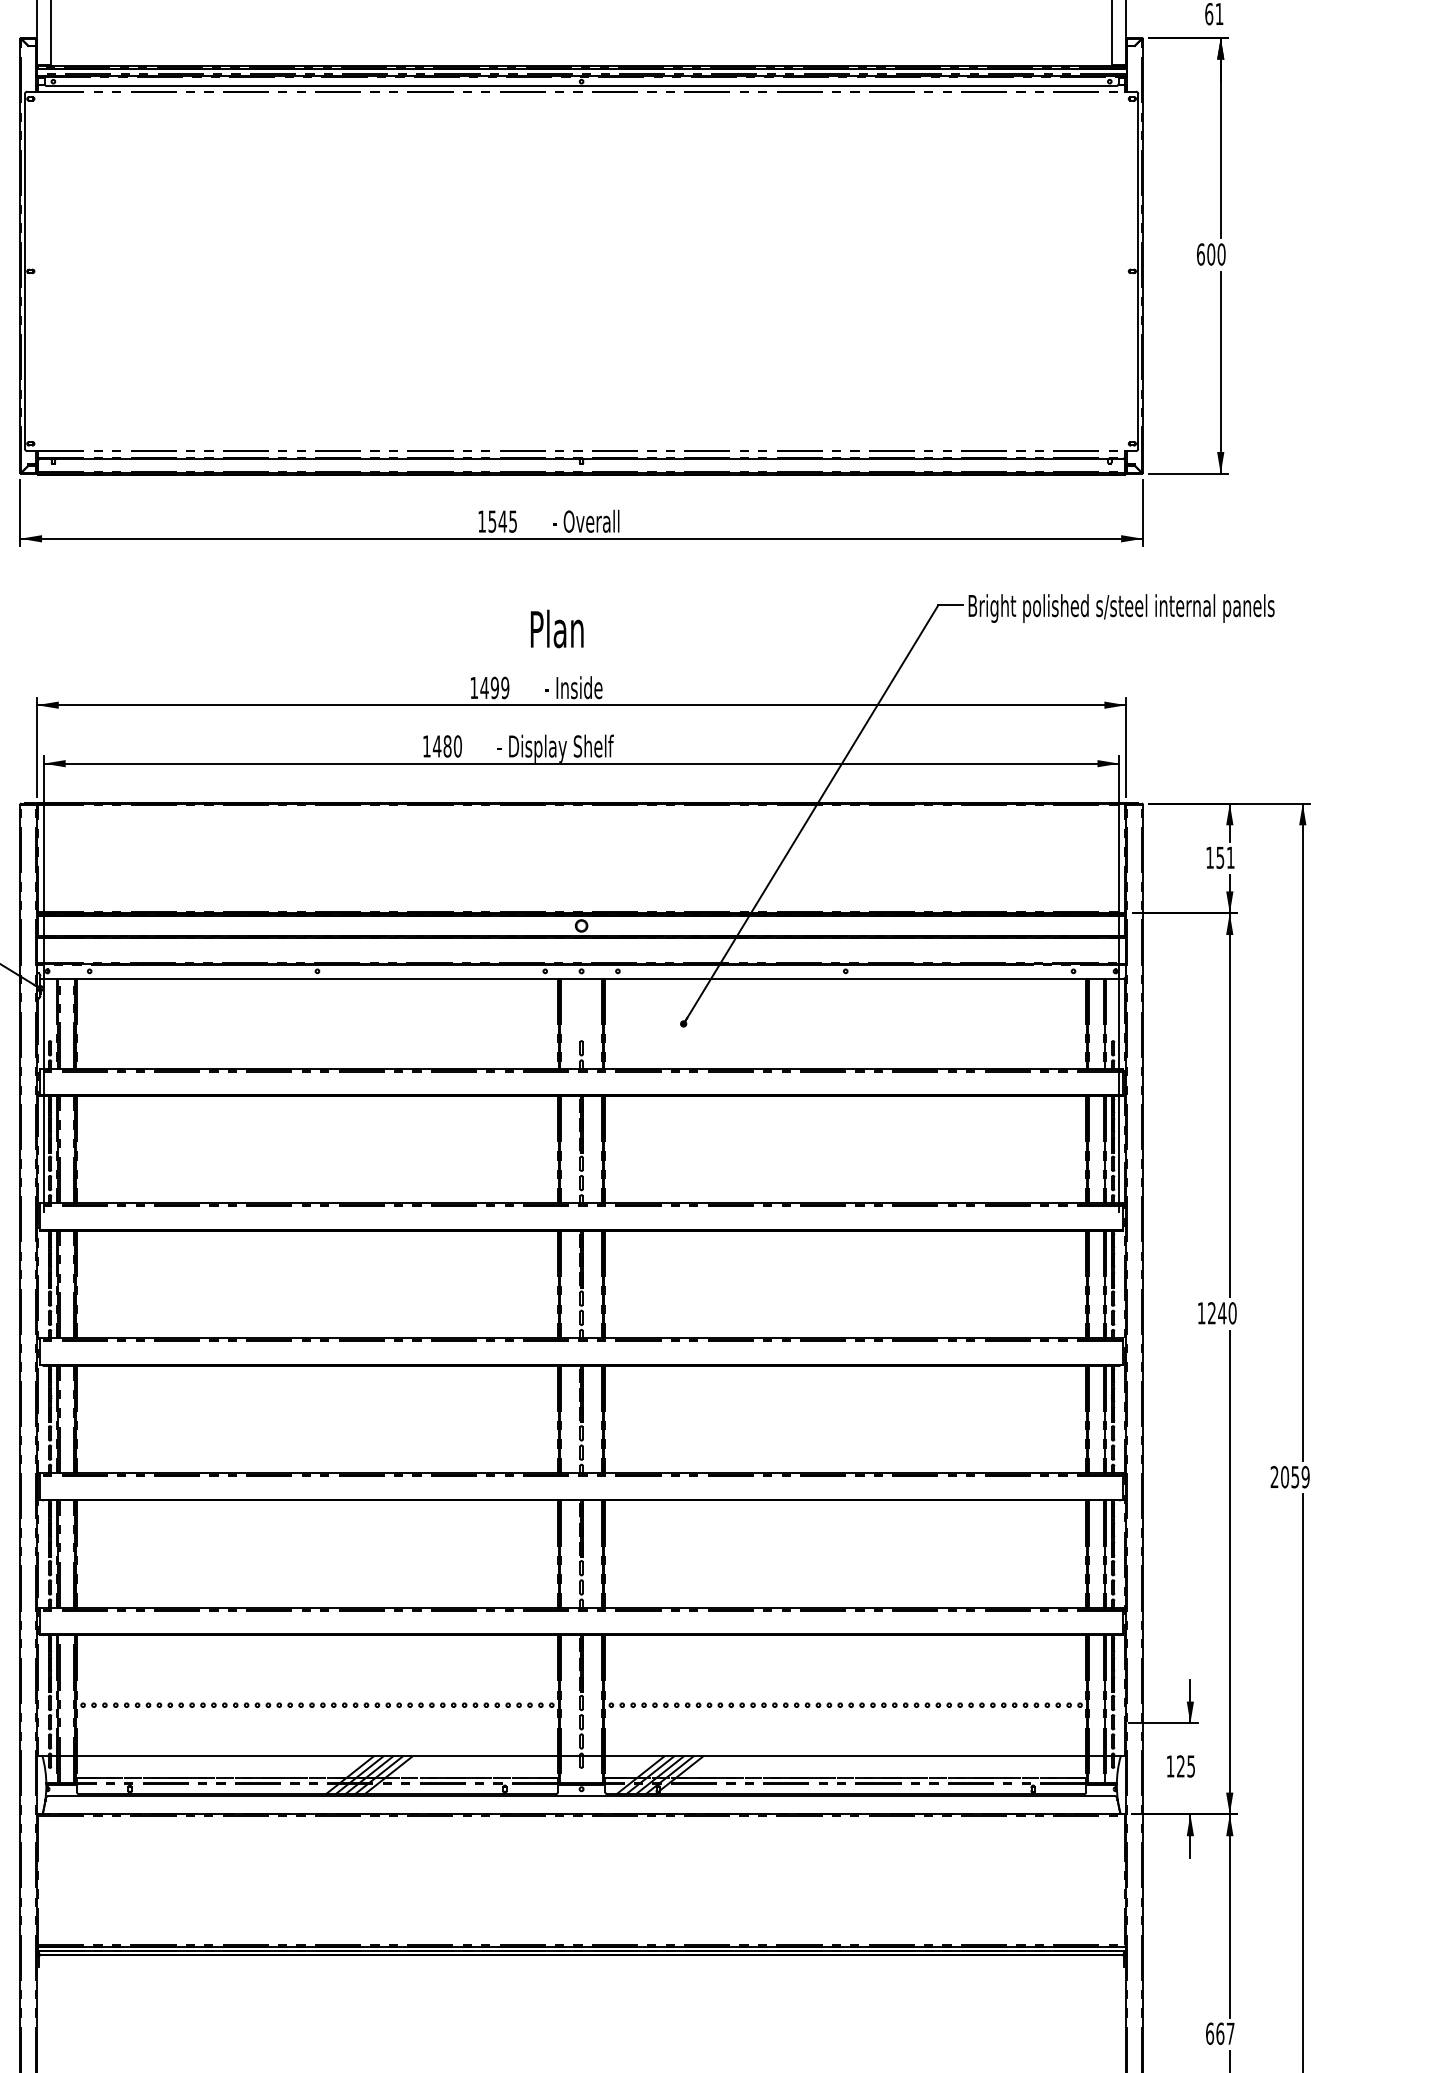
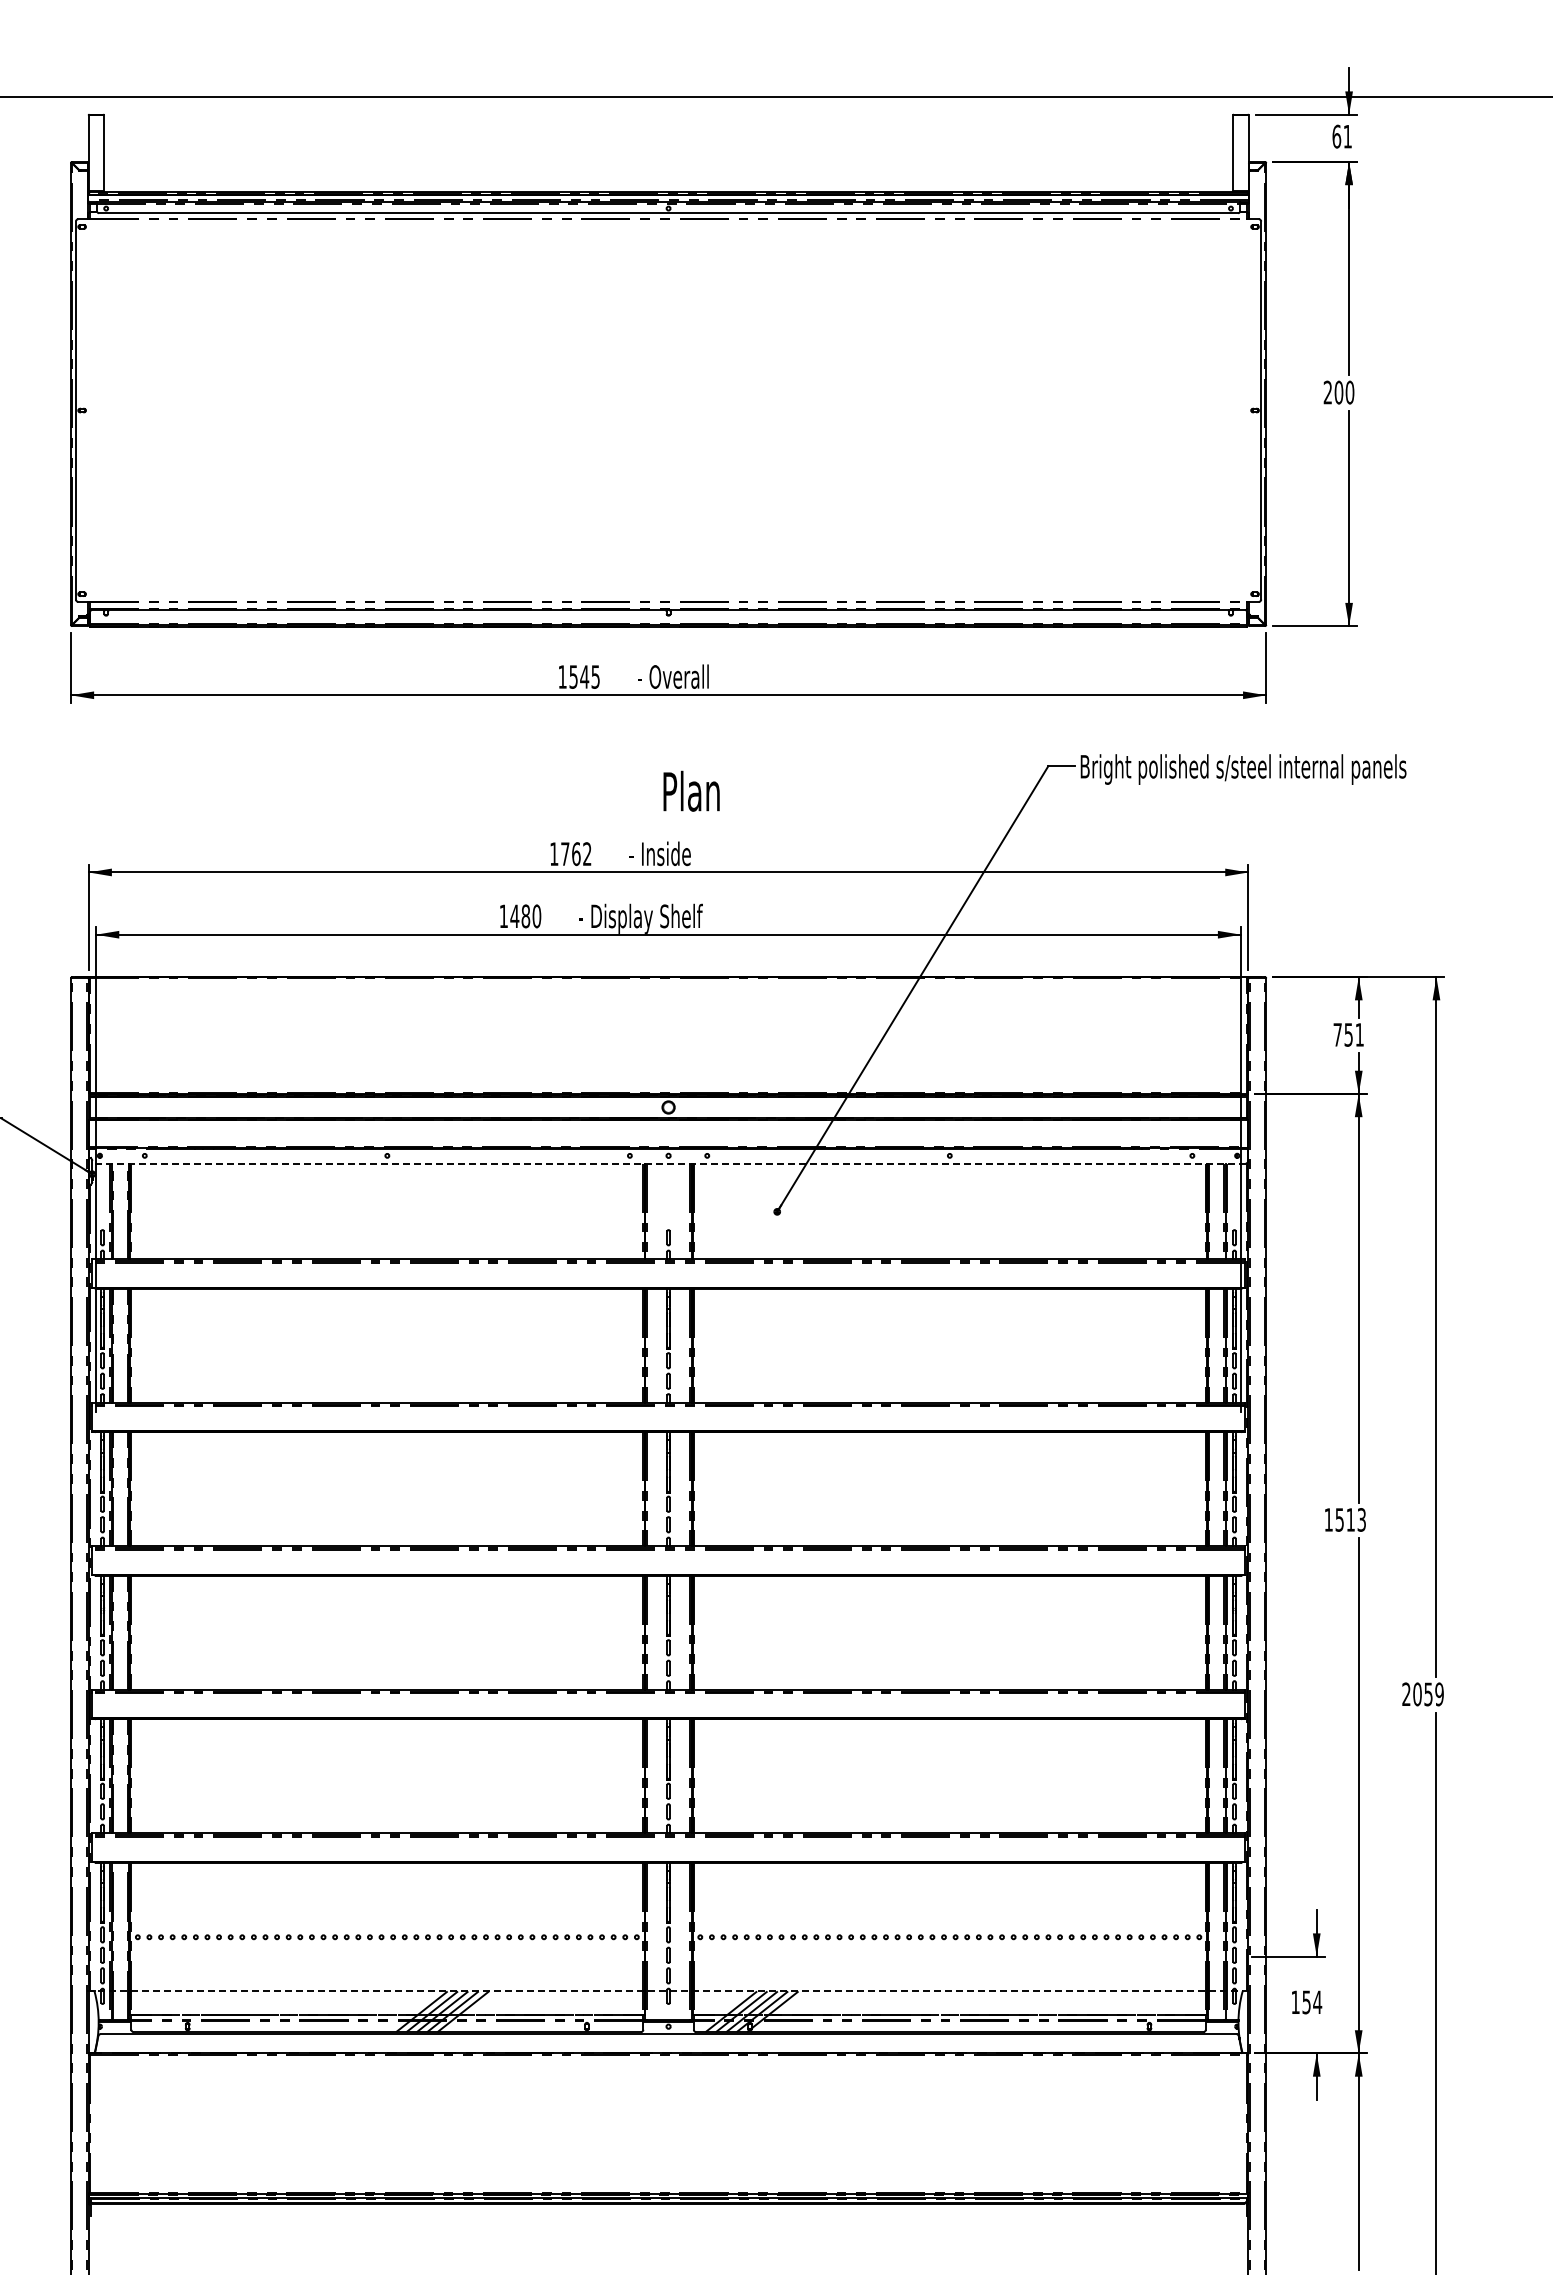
text: (1200, 254) -> (1327, 392), 600 -> 200
text: (557, 628) -> (691, 790), moved
text: (494, 688) -> (575, 854), 1499 -> 1762
text: (1209, 857) -> (1337, 1034), 151 -> 751
line: (581, 978) -> (668, 1163), solid -> dashed
text: (1222, 1312) -> (1350, 1519), 1240 -> 1513
line: (578, 1756) -> (665, 1991), solid -> dashed
text: (1186, 1766) -> (1312, 2002), 125 -> 154

